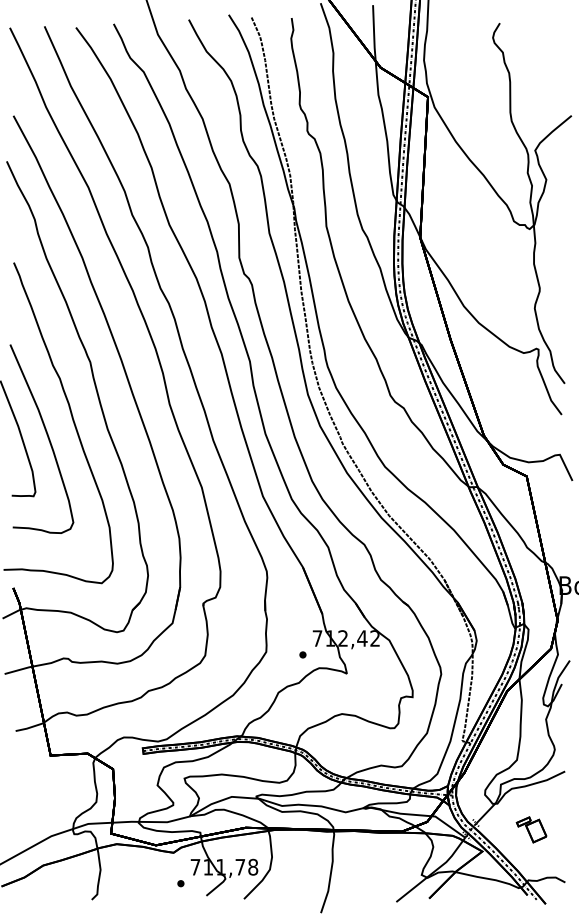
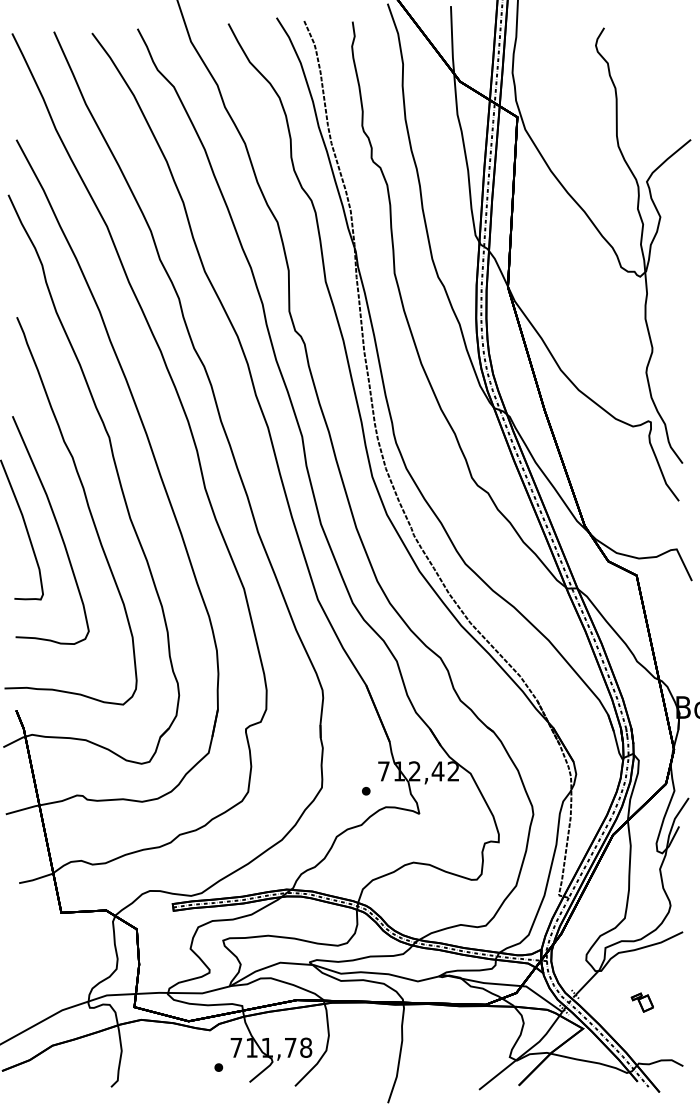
part: (531, 829) -> (642, 1002), size x0.6

